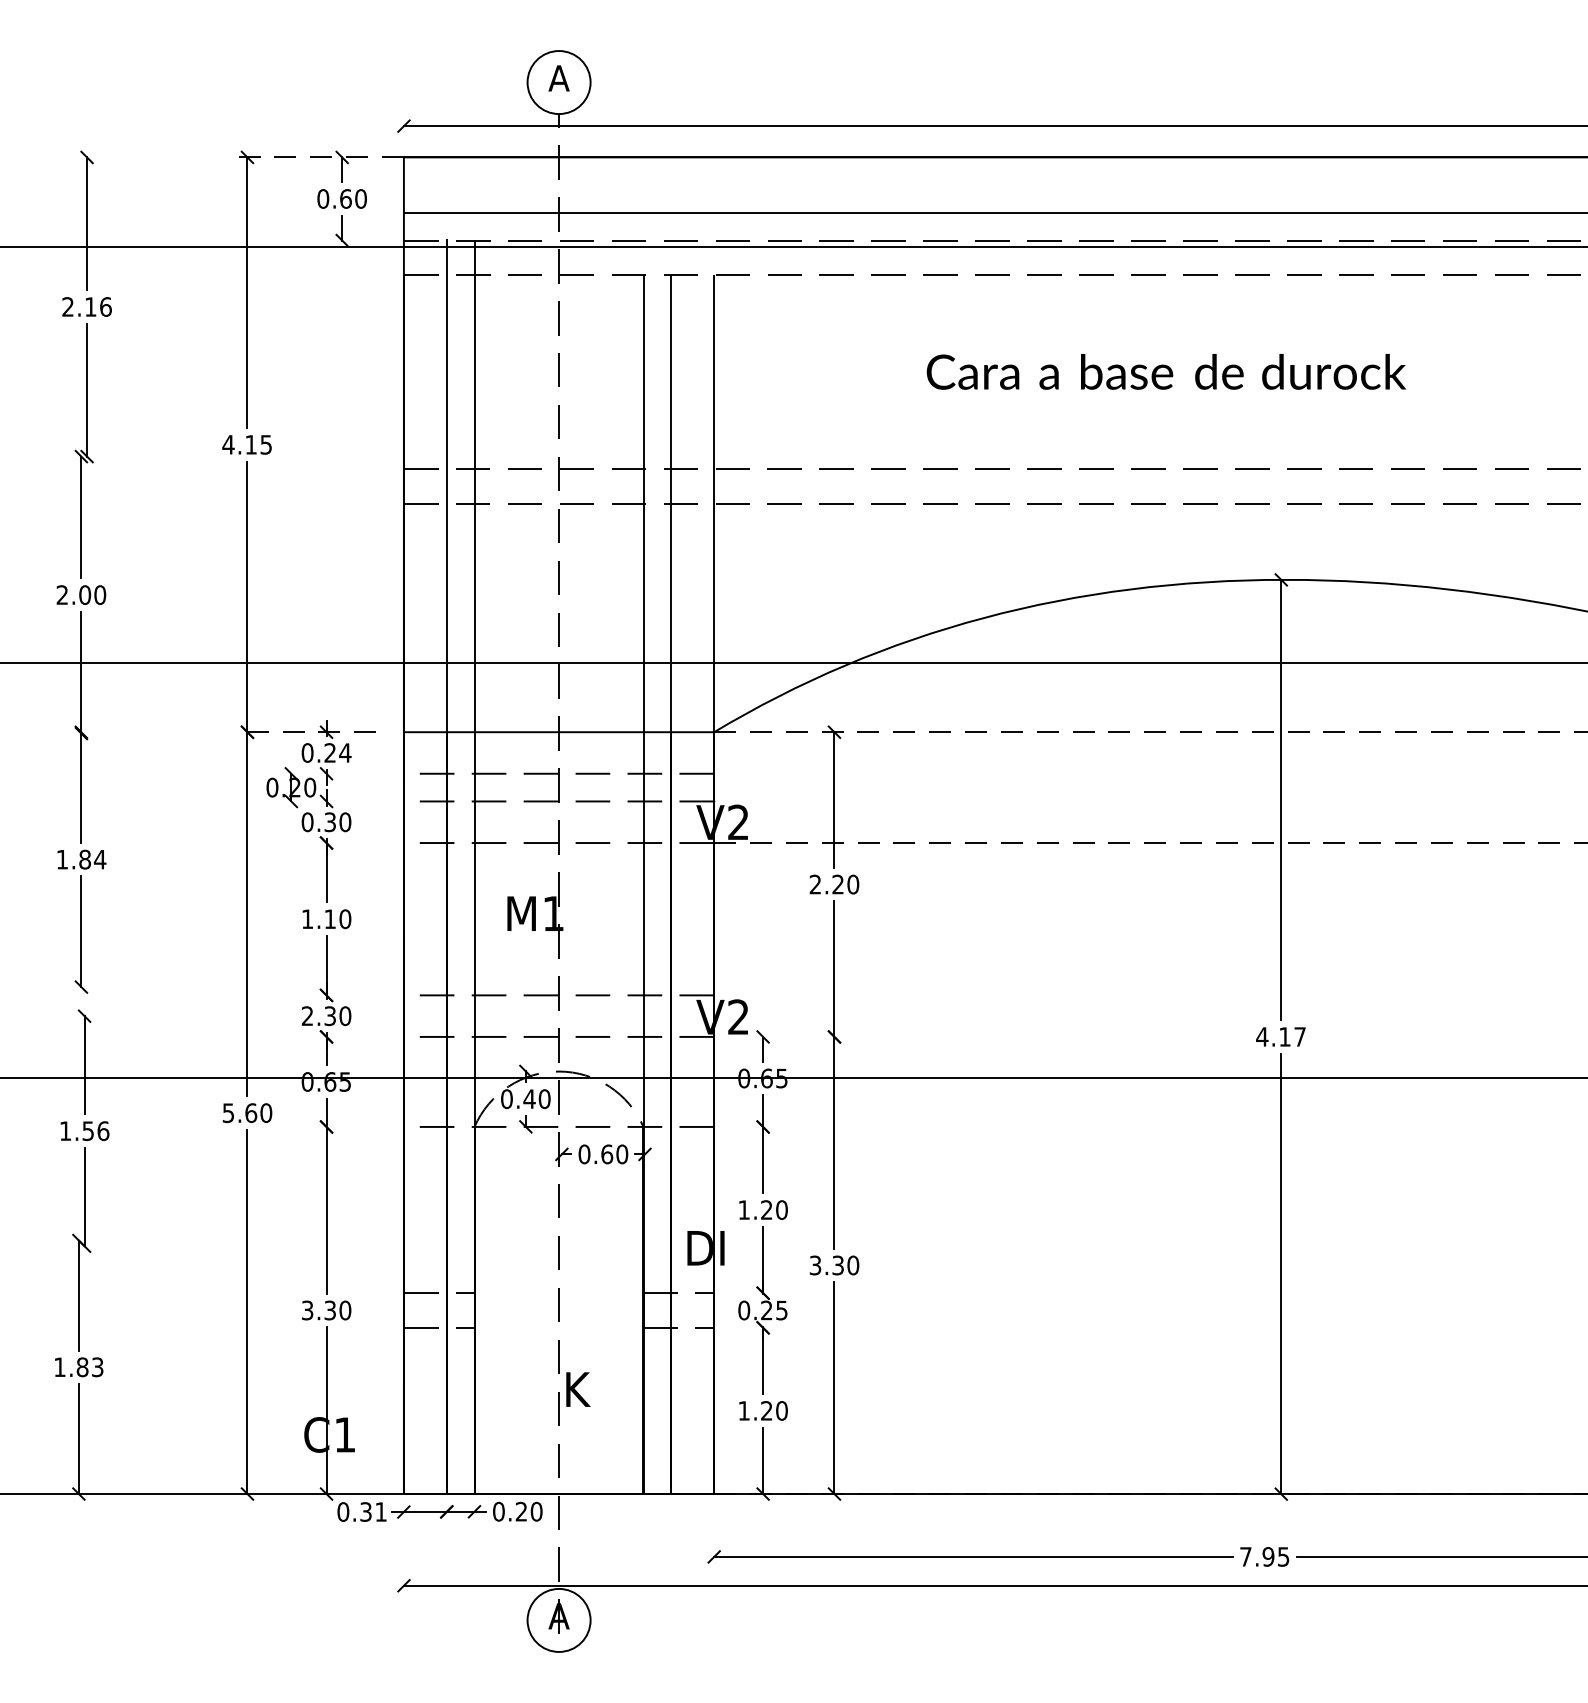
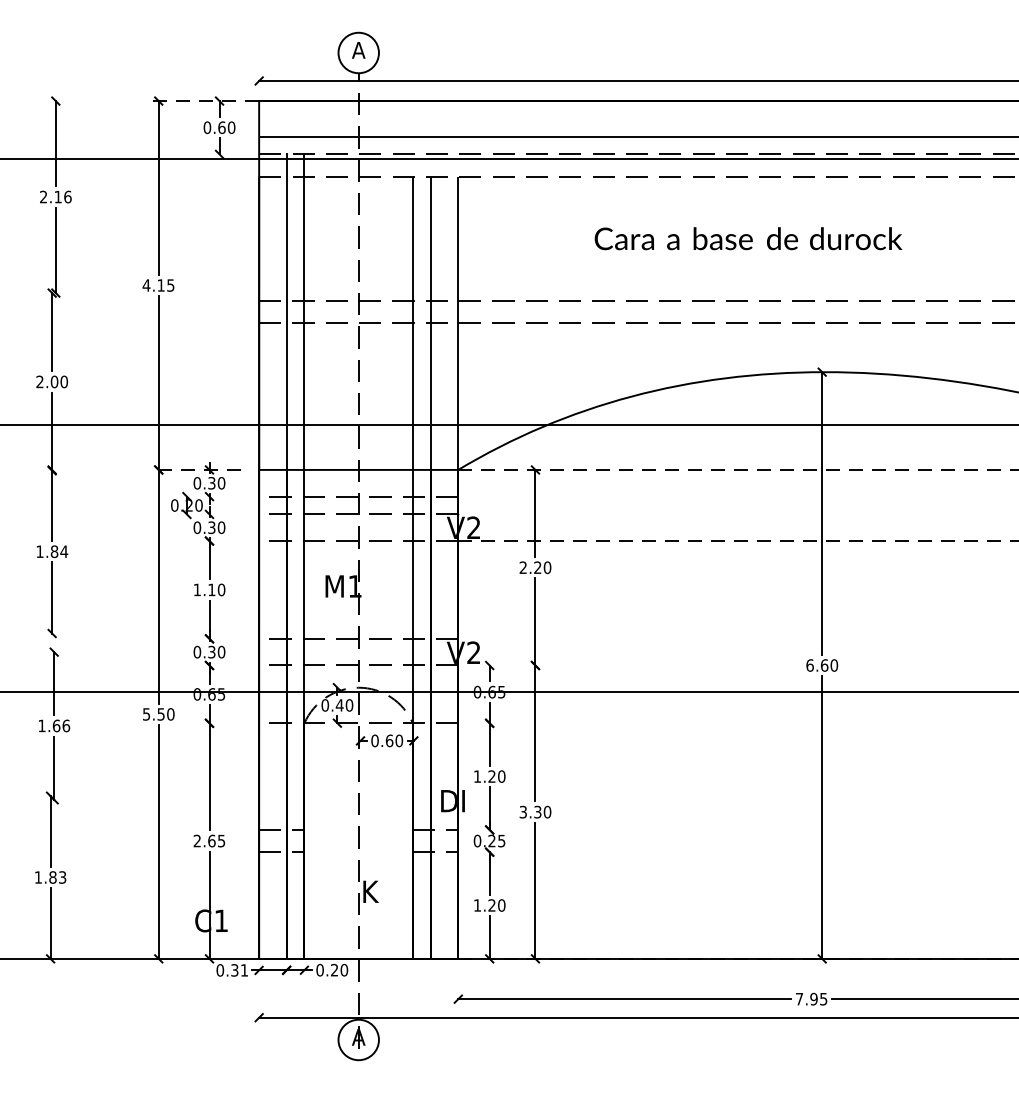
text: (337, 753) -> (216, 483), 0.24 -> 0.30
text: (307, 1015) -> (197, 651), 2.30 -> 0.30
text: (1281, 1036) -> (822, 665), 4.17 -> 6.60
text: (250, 1113) -> (160, 714), 5.60 -> 5.50
text: (88, 1130) -> (56, 725), 1.56 -> 1.66
text: (326, 1309) -> (209, 840), 3.30 -> 2.65

